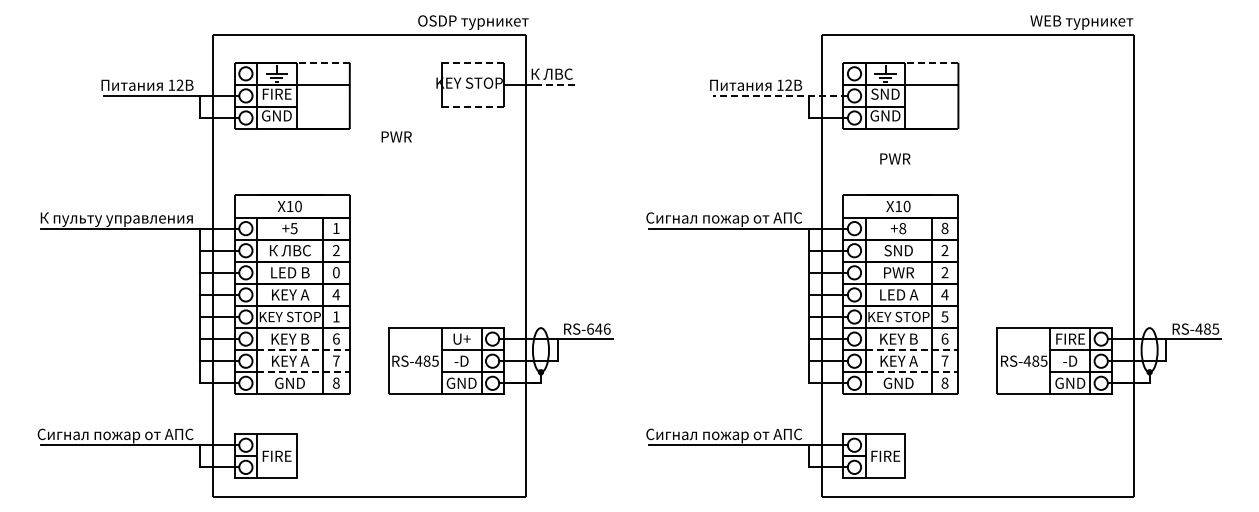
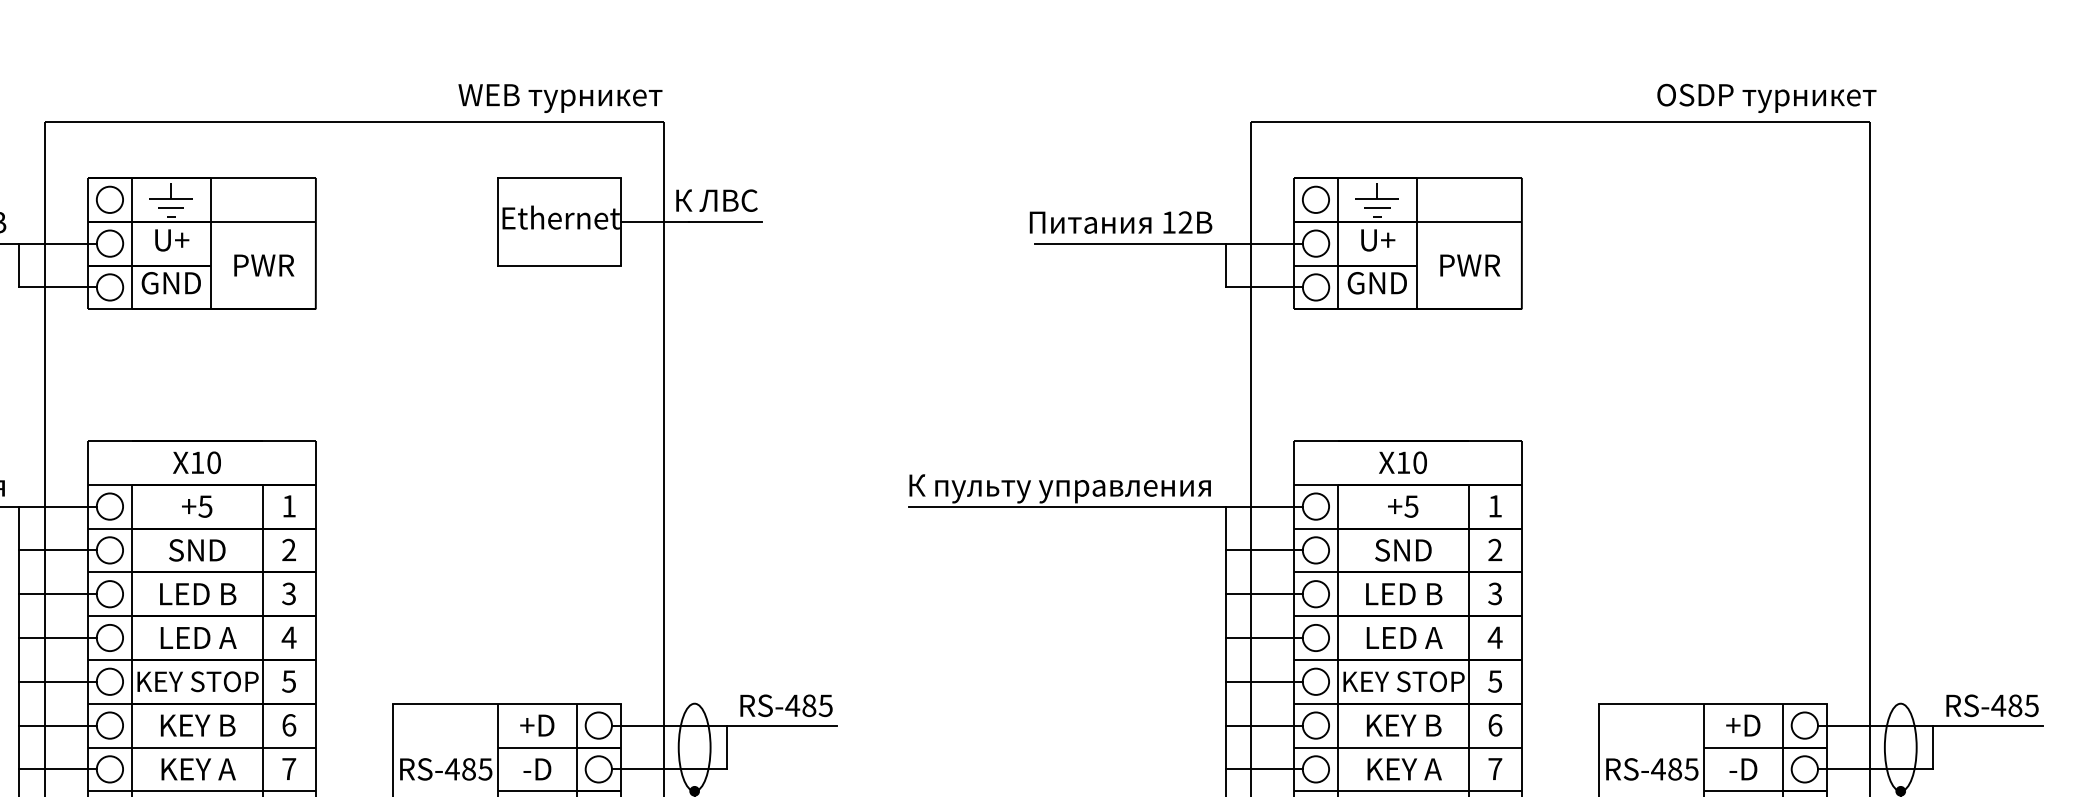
text: (473, 22) -> (560, 98), OSDP турникет -> WEB турникет
text: (1081, 22) -> (1765, 98), WEB турникет -> OSDP турникет
line: (323, 62) -> (263, 177), dashed -> solid
line: (472, 62) -> (558, 177), dashed -> solid
line: (931, 62) -> (1468, 177), dashed -> solid
text: (469, 82) -> (553, 217), KEY STOP -> Ethernet
line: (556, 84) -> (725, 221), dashed -> solid
text: (276, 93) -> (170, 238), FIRE -> U+
text: (885, 93) -> (1377, 238), SND -> U+
line: (780, 95) -> (1169, 242), dashed -> solid
line: (472, 106) -> (558, 264), dashed -> solid
text: (396, 136) -> (263, 264), moved
text: (895, 158) -> (1470, 264), moved
text: (724, 219) -> (1058, 488), Сигнал пожар от АПС -> К пульту управления
text: (902, 228) -> (1411, 506), +8 -> +5
text: (944, 228) -> (1494, 506), 8 -> 1
text: (290, 250) -> (198, 549), К ЛВС -> SND
text: (335, 272) -> (287, 593), 0 -> 3
text: (898, 272) -> (1403, 593), PWR -> LED B
text: (944, 272) -> (1494, 593), 2 -> 3
text: (290, 294) -> (198, 637), KEY A -> LED A
text: (335, 316) -> (287, 680), 1 -> 5
text: (598, 328) -> (808, 704), RS-646 -> RS-485
text: (461, 338) -> (537, 724), U+ -> +D
text: (1070, 338) -> (1743, 724), FIRE -> +D
line: (303, 350) -> (224, 748), dashed -> solid
line: (912, 350) -> (1430, 748), dashed -> solid
line: (303, 372) -> (224, 791), dashed -> solid
line: (912, 372) -> (1430, 791), dashed -> solid

